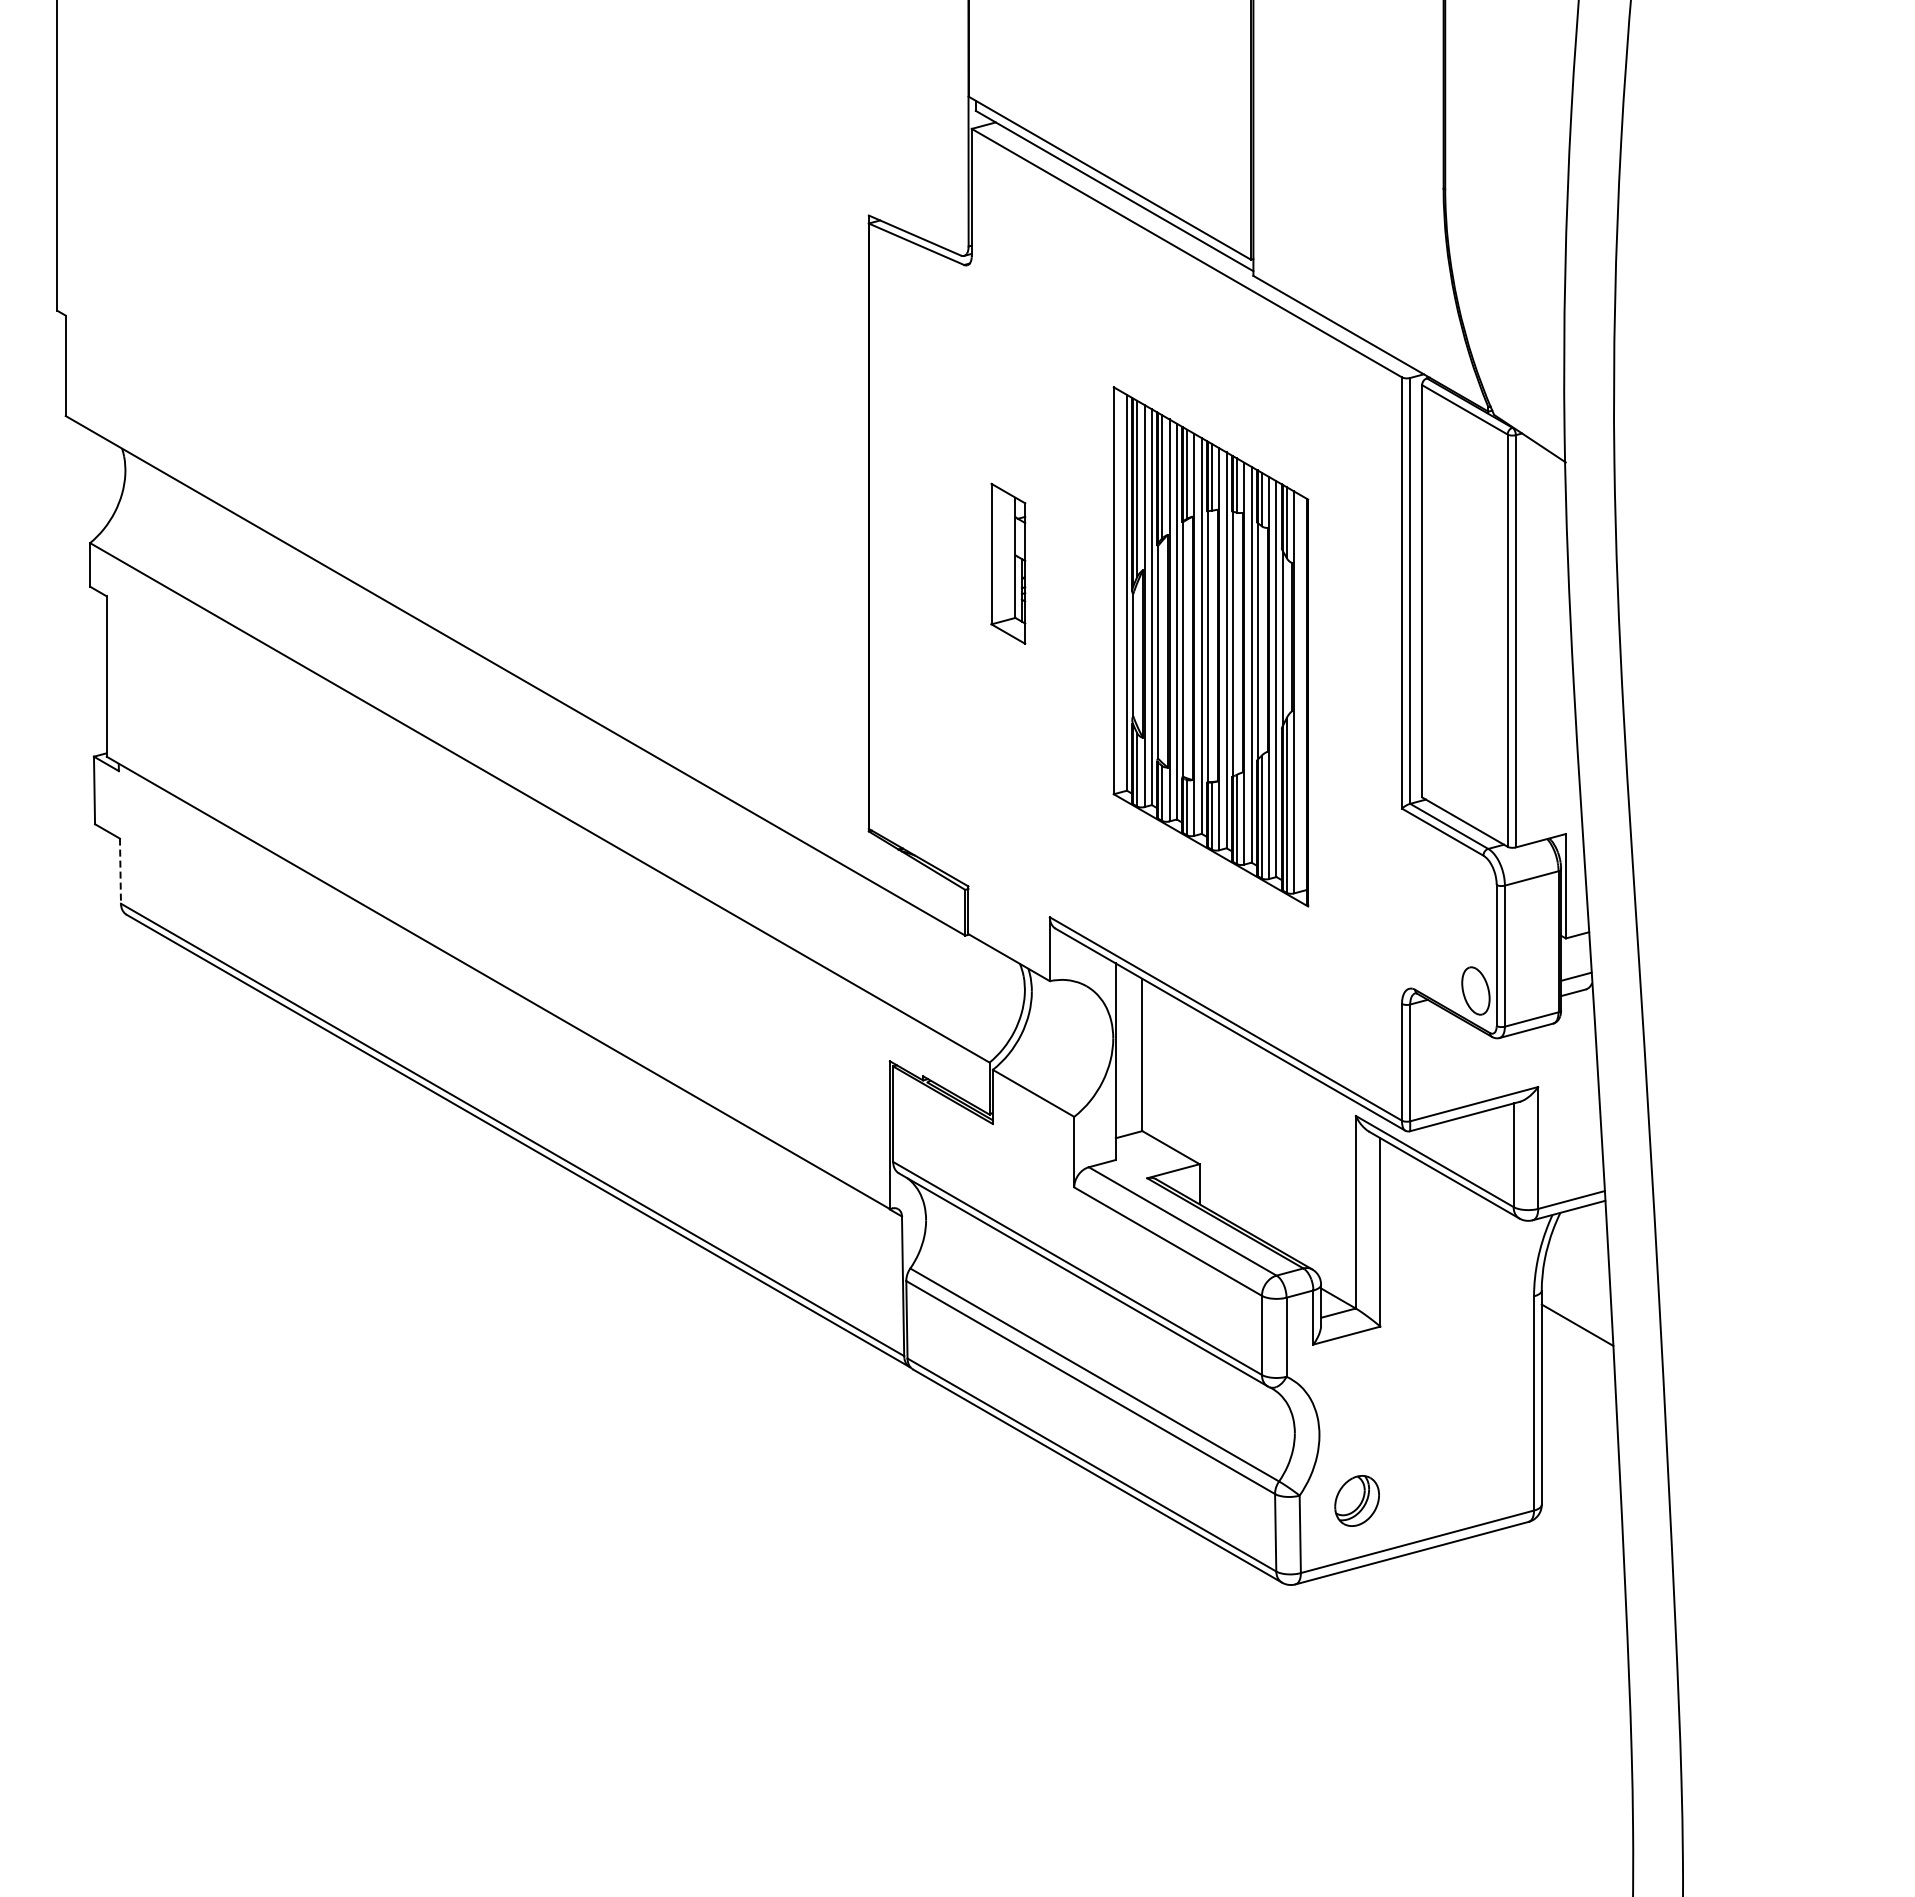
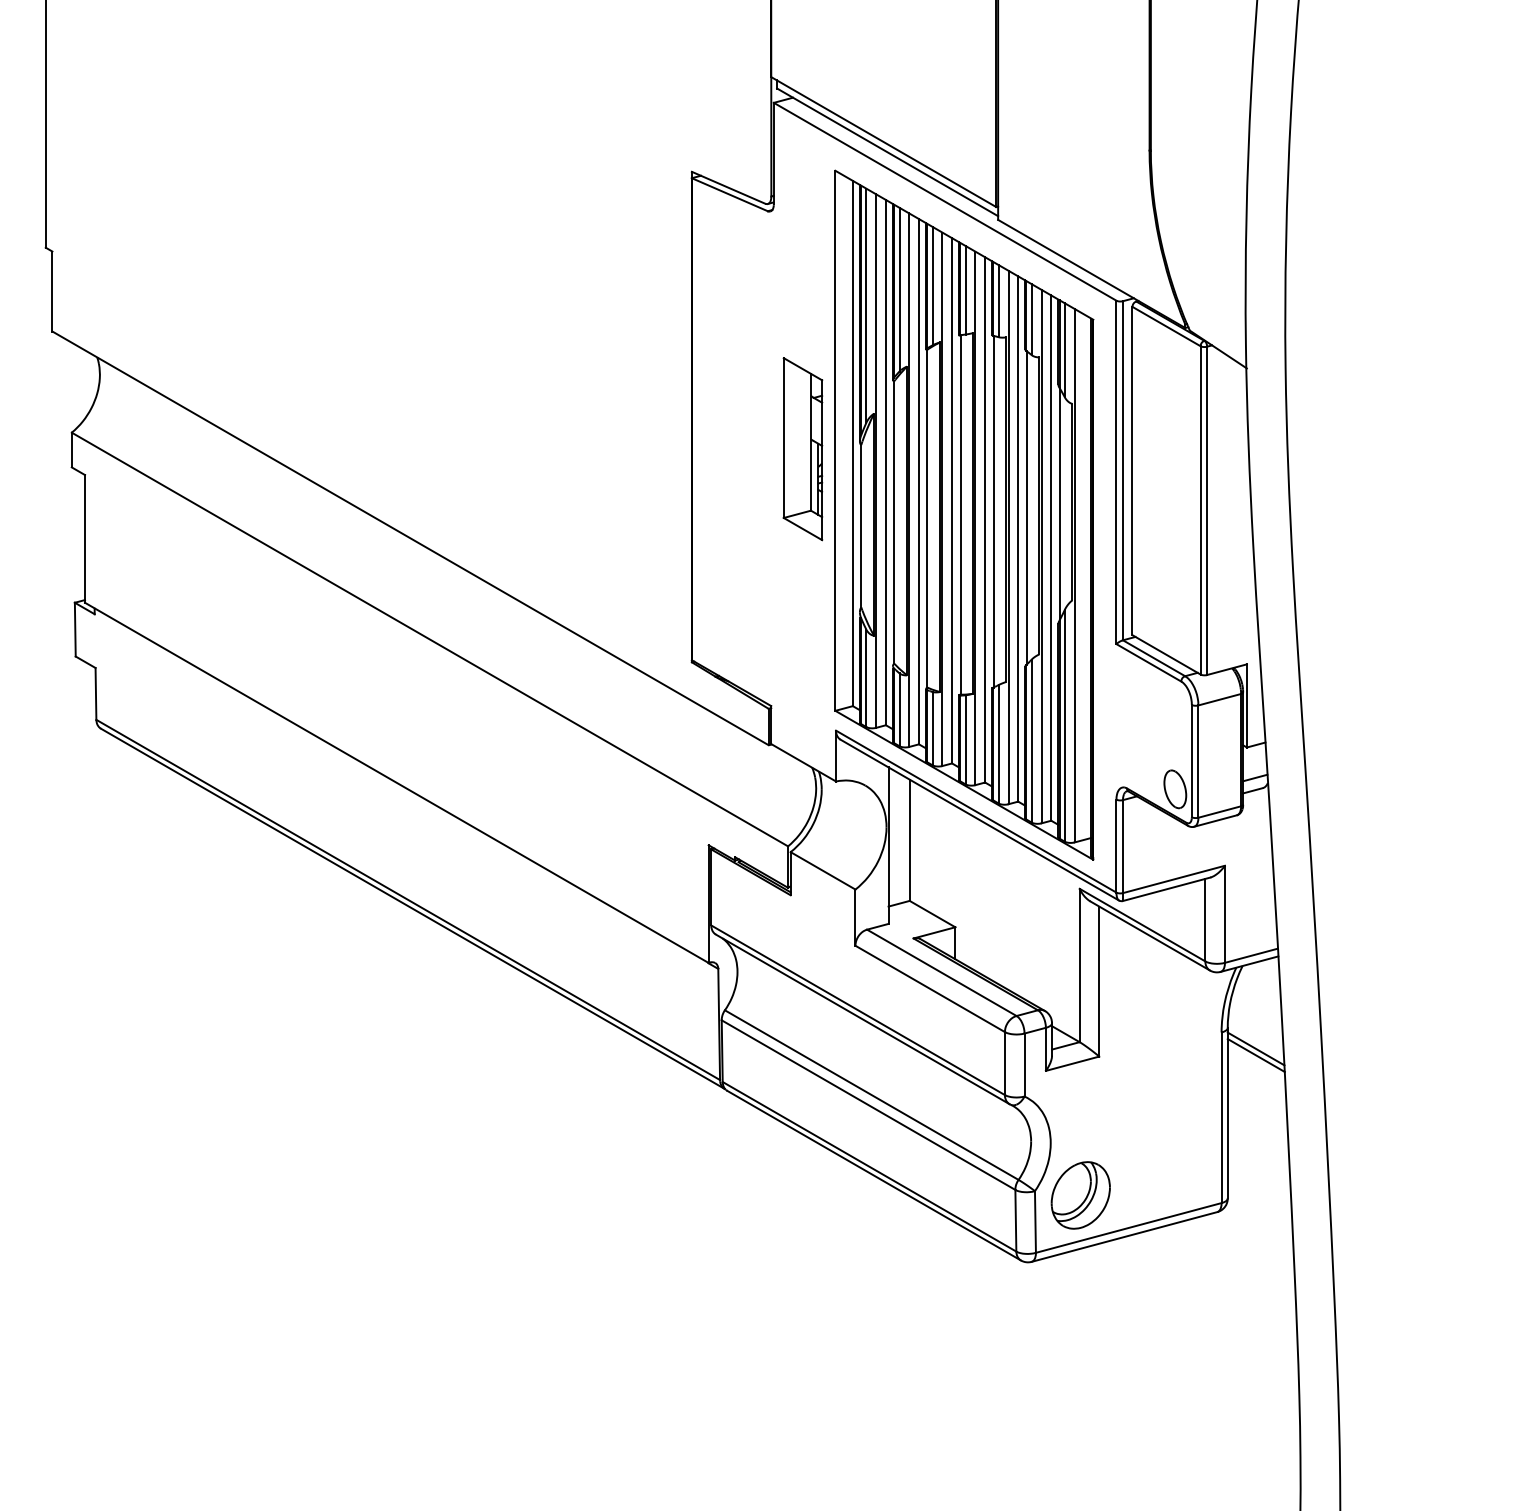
part: (1008, 563) -> (803, 448), size x1.43
part: (1210, 646) -> (963, 515), size x1.67
line: (120, 871) -> (95, 694), dashed -> solid
line: (1577, 1316) -> (1256, 1048), added
part: (1356, 1500) -> (1080, 1195), size x1.67

